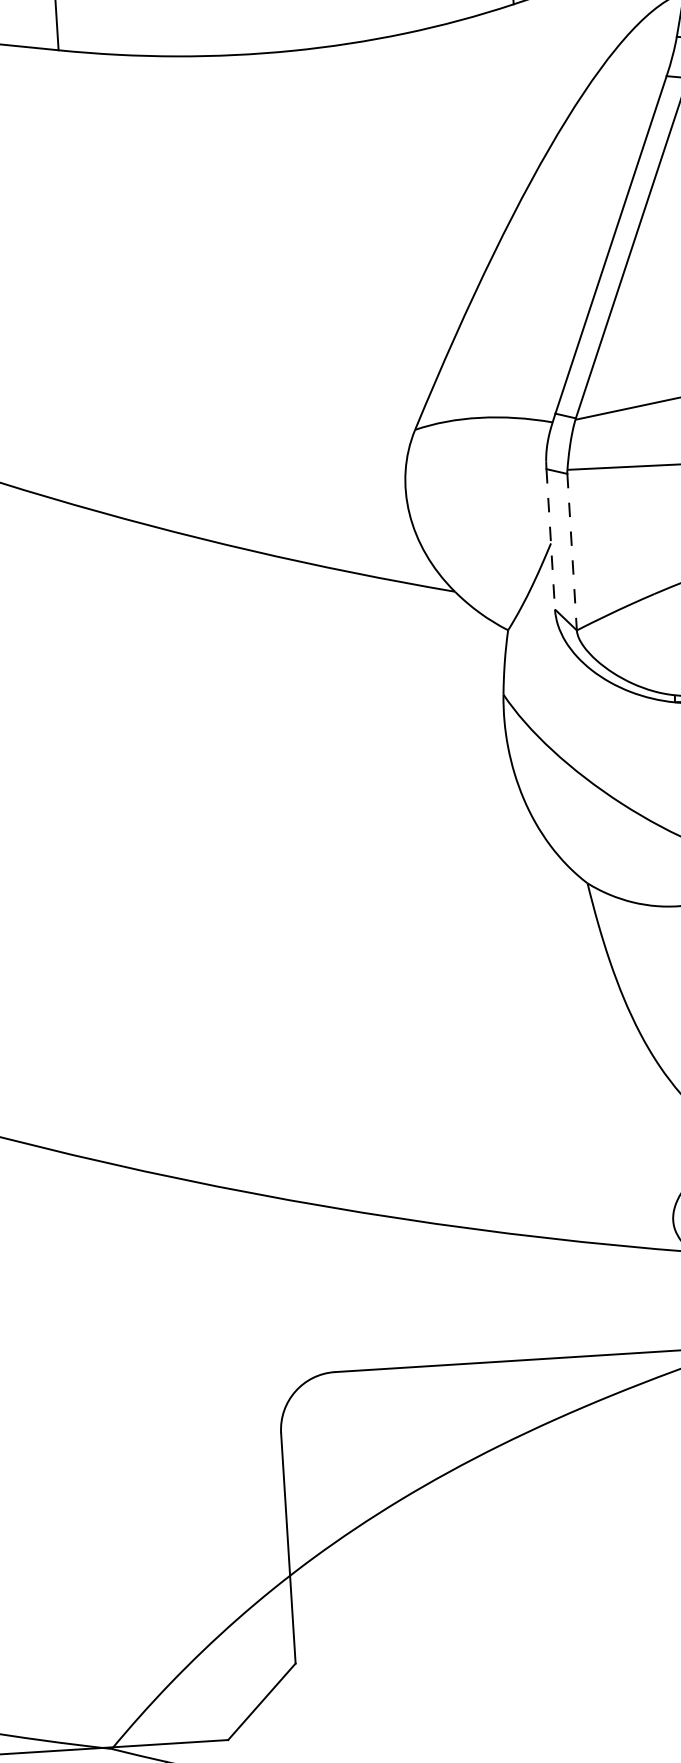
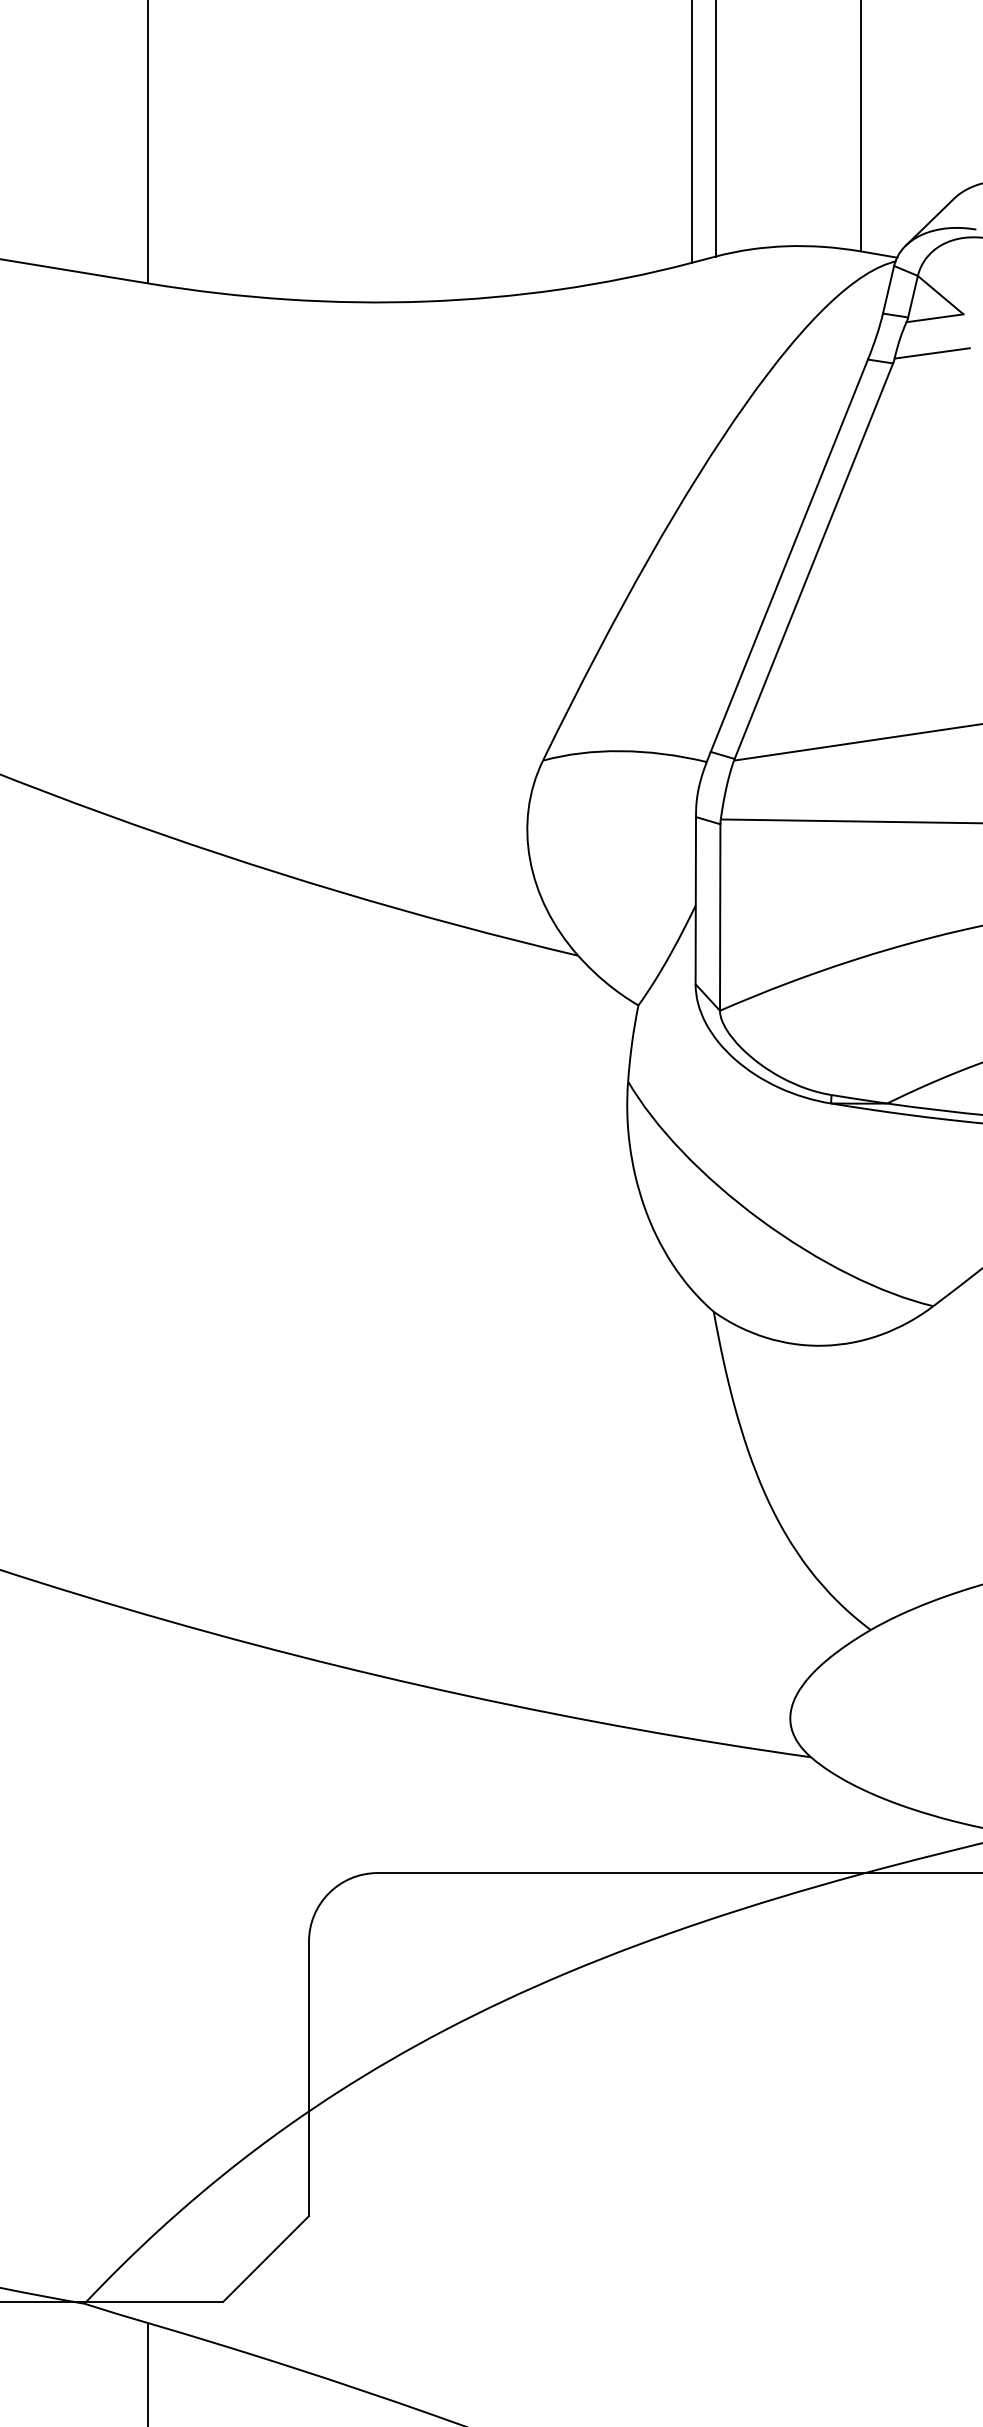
line: (550, 539) -> (695, 900), dashed -> solid
line: (572, 552) -> (720, 918), dashed -> solid

